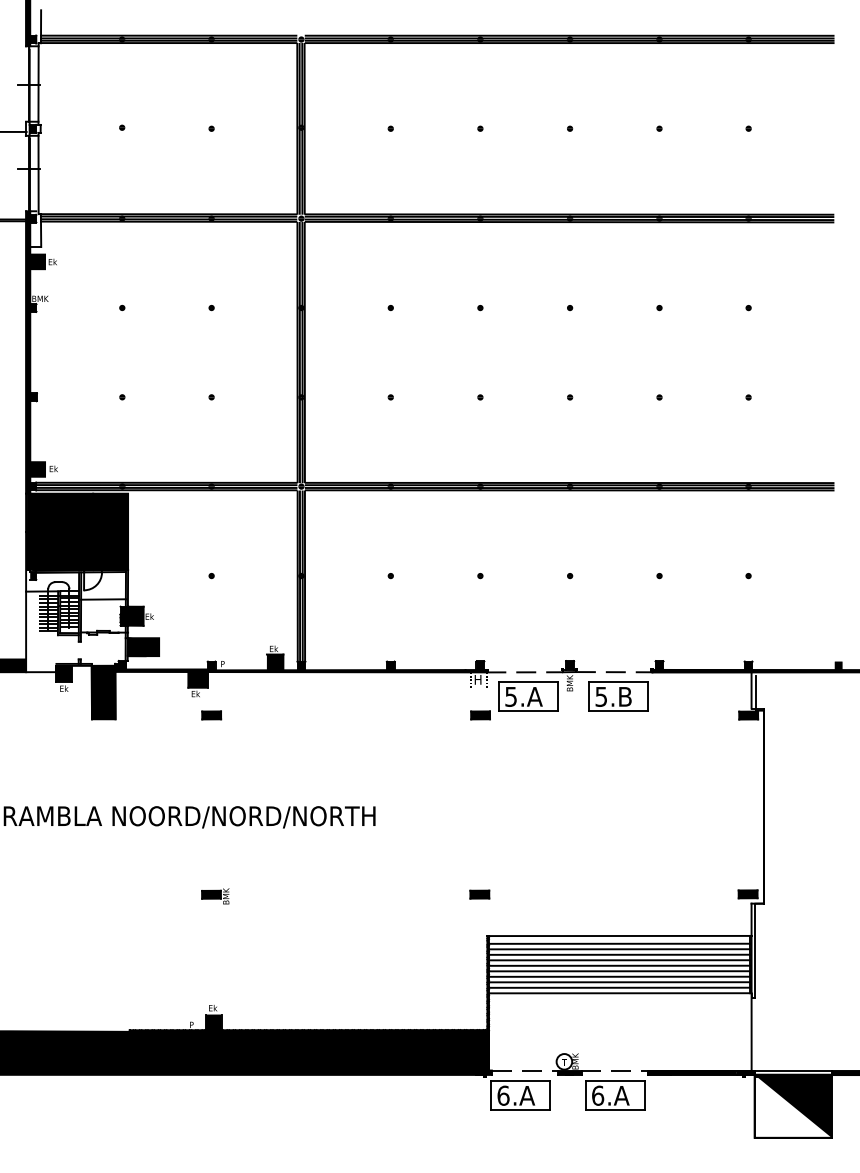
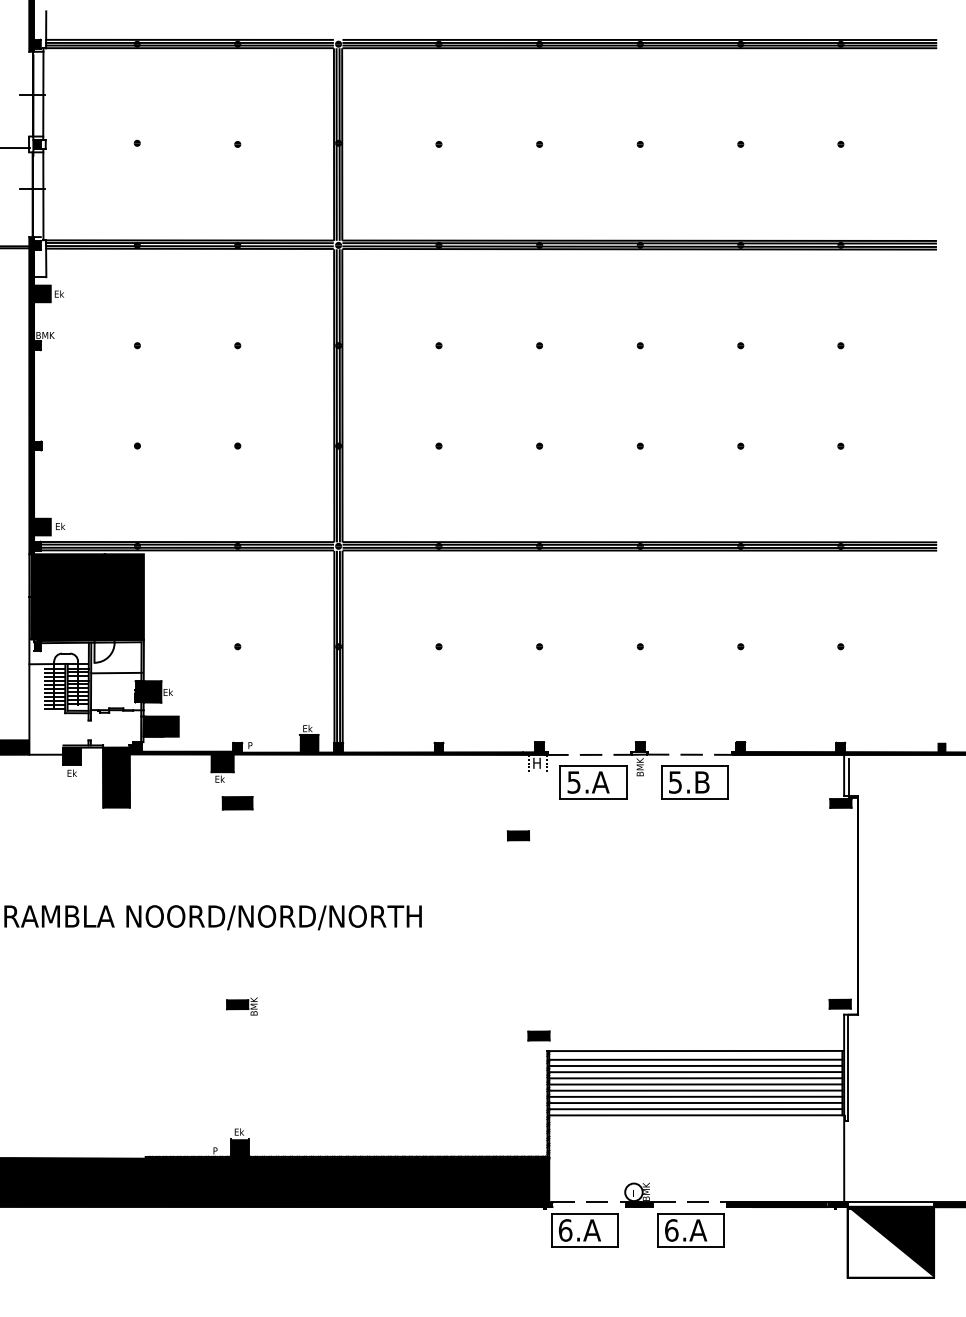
part: (211, 715) -> (237, 803), size x1.4
part: (480, 715) -> (518, 835), moved
part: (479, 894) -> (538, 1035), moved

